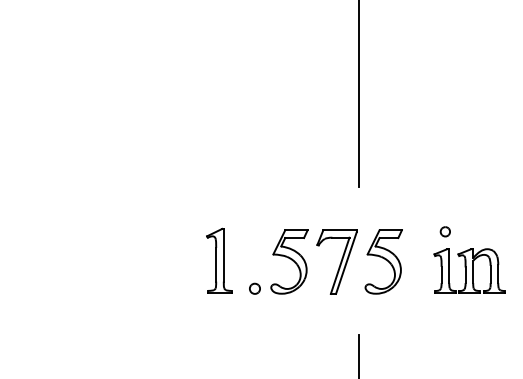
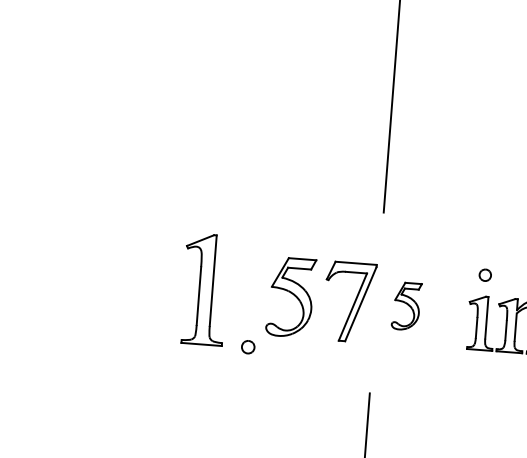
part: (219, 260) -> (205, 289), size x1.4
part: (383, 261) -> (406, 305), size x0.6
part: (254, 288) -> (247, 346), moved

